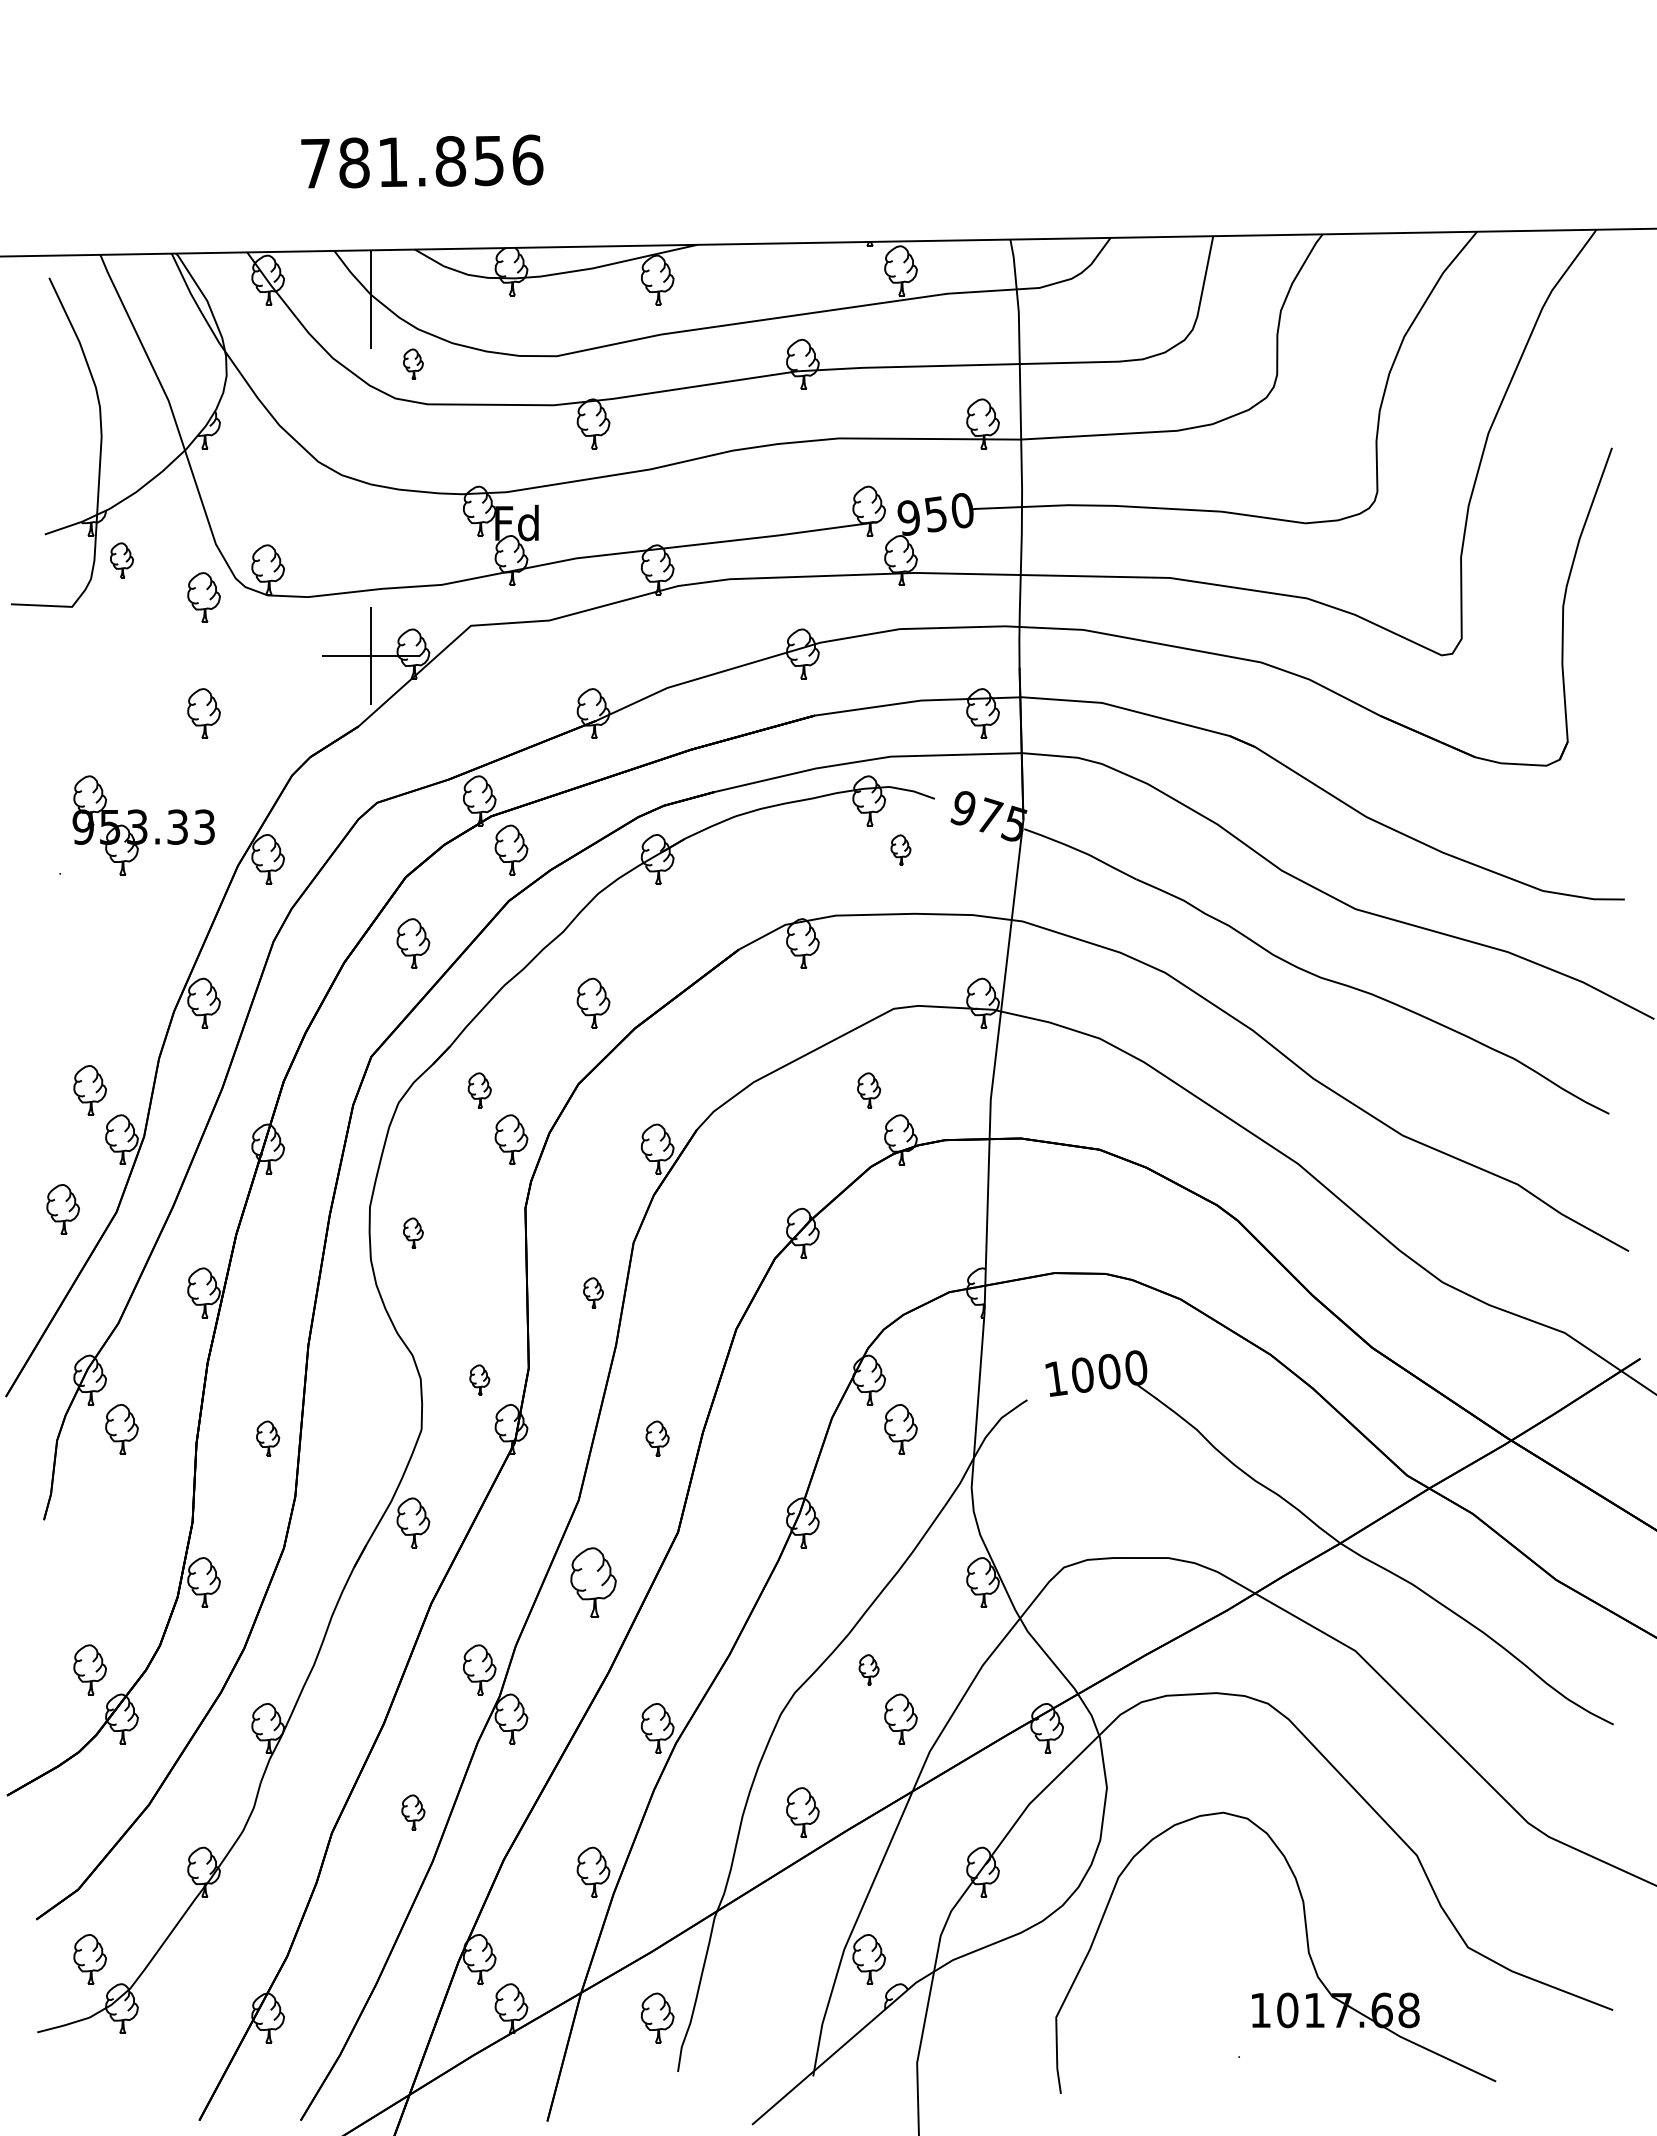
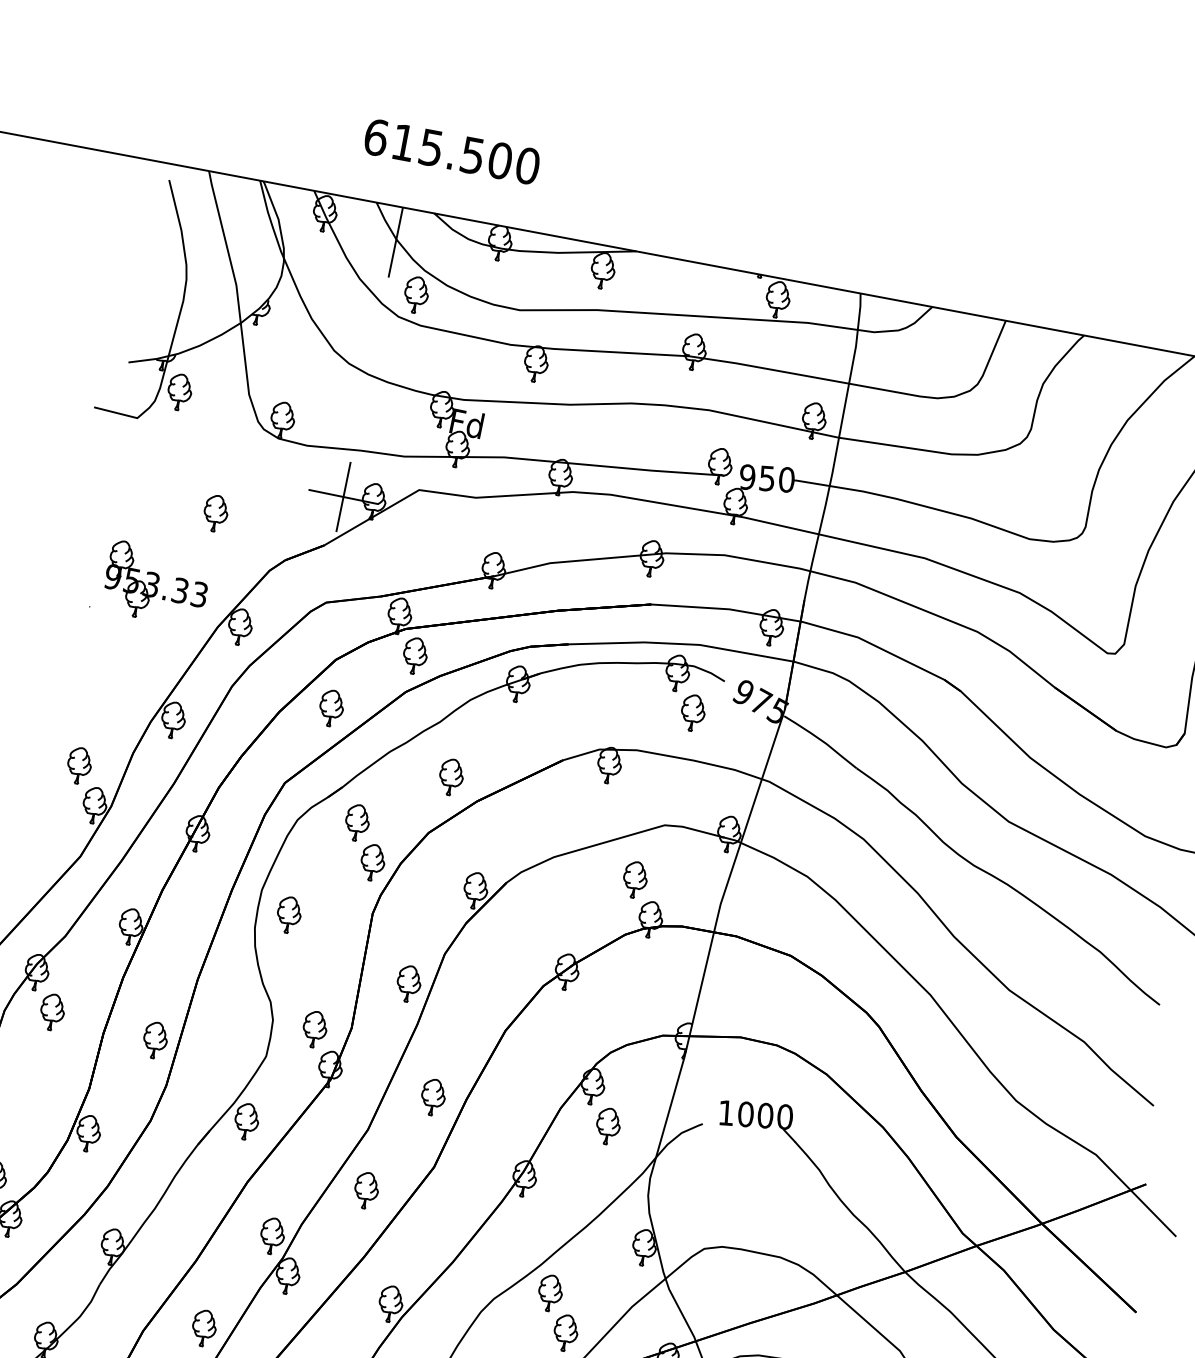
text: (422, 161) -> (452, 151), 781.856 -> 615.500
part: (413, 363) -> (416, 294), size x1.67
part: (121, 560) -> (179, 392), size x1.43
part: (203, 597) -> (232, 430), removed
part: (900, 849) -> (692, 712), size x1.67
part: (479, 1090) -> (357, 822), size x1.43
part: (868, 1090) -> (634, 879), size x1.43
part: (62, 1209) -> (42, 846), removed
part: (413, 1232) -> (289, 914), size x1.67
part: (593, 1292) -> (408, 983), size x1.67
part: (479, 1379) -> (314, 1029), size x1.67
part: (267, 1438) -> (154, 1040), size x1.43
part: (657, 1438) -> (433, 1097), size x1.43
part: (593, 1582) -> (366, 1190), size x0.71
part: (868, 1669) -> (549, 1292), size x1.67
part: (413, 1812) -> (204, 1328), size x1.43

